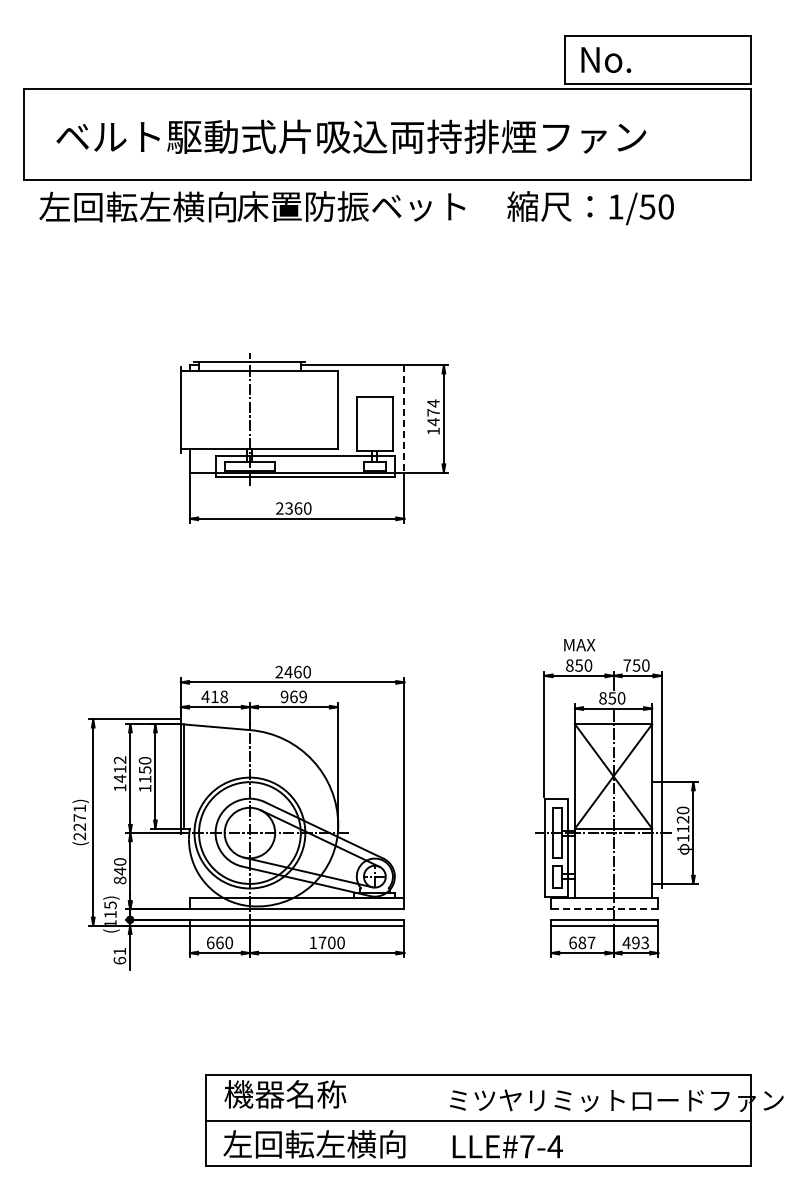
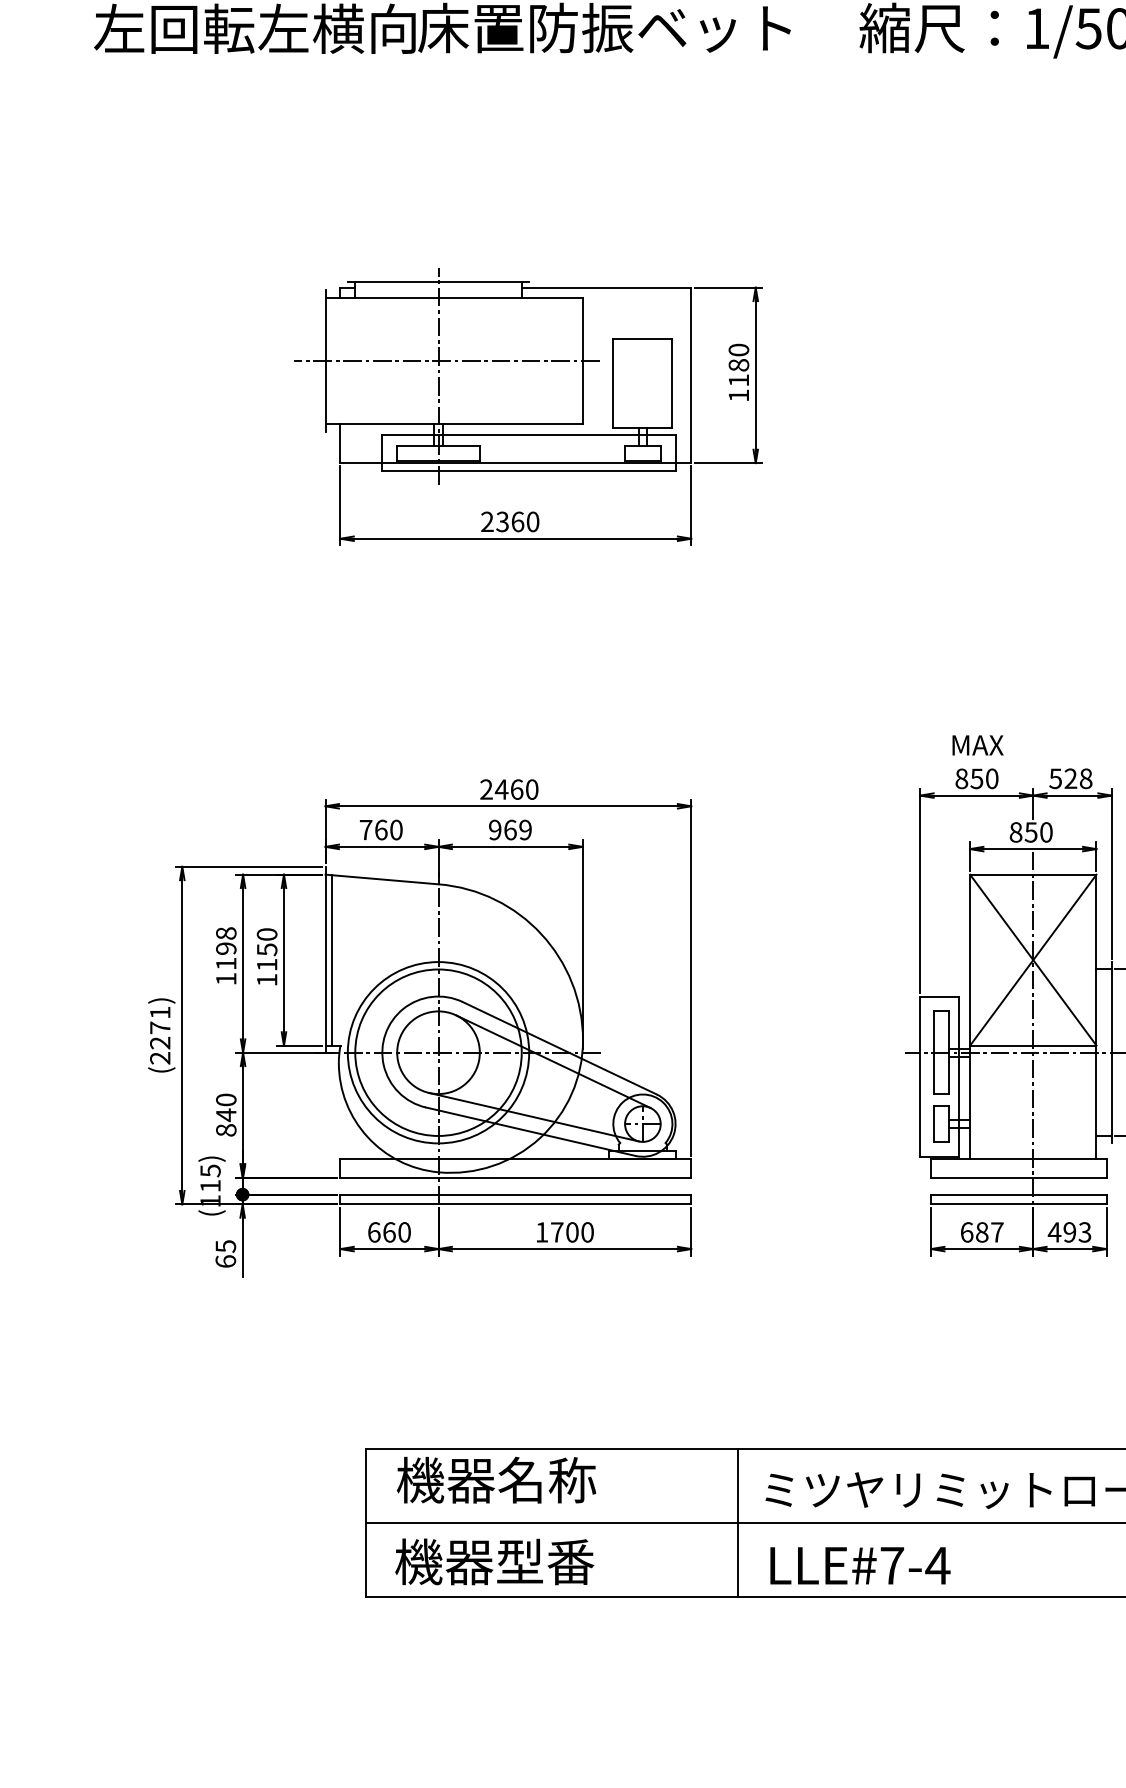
line: (254, 410) -> (446, 361), added
text: (433, 412) -> (738, 364), 1474 -> 1180
line: (404, 418) -> (691, 374), dashed -> solid
text: (636, 665) -> (1070, 778), 750 -> 528
text: (214, 696) -> (380, 829), 418 -> 760
text: (119, 769) -> (225, 948), 1412 -> 1198
line: (604, 909) -> (1018, 1177), dashed -> solid
text: (119, 951) -> (225, 1246), 61 -> 65
line: (433, 1120) -> (738, 1522), added
text: (314, 1144) -> (544, 1562), 左回転左横向 -> 機器型番

